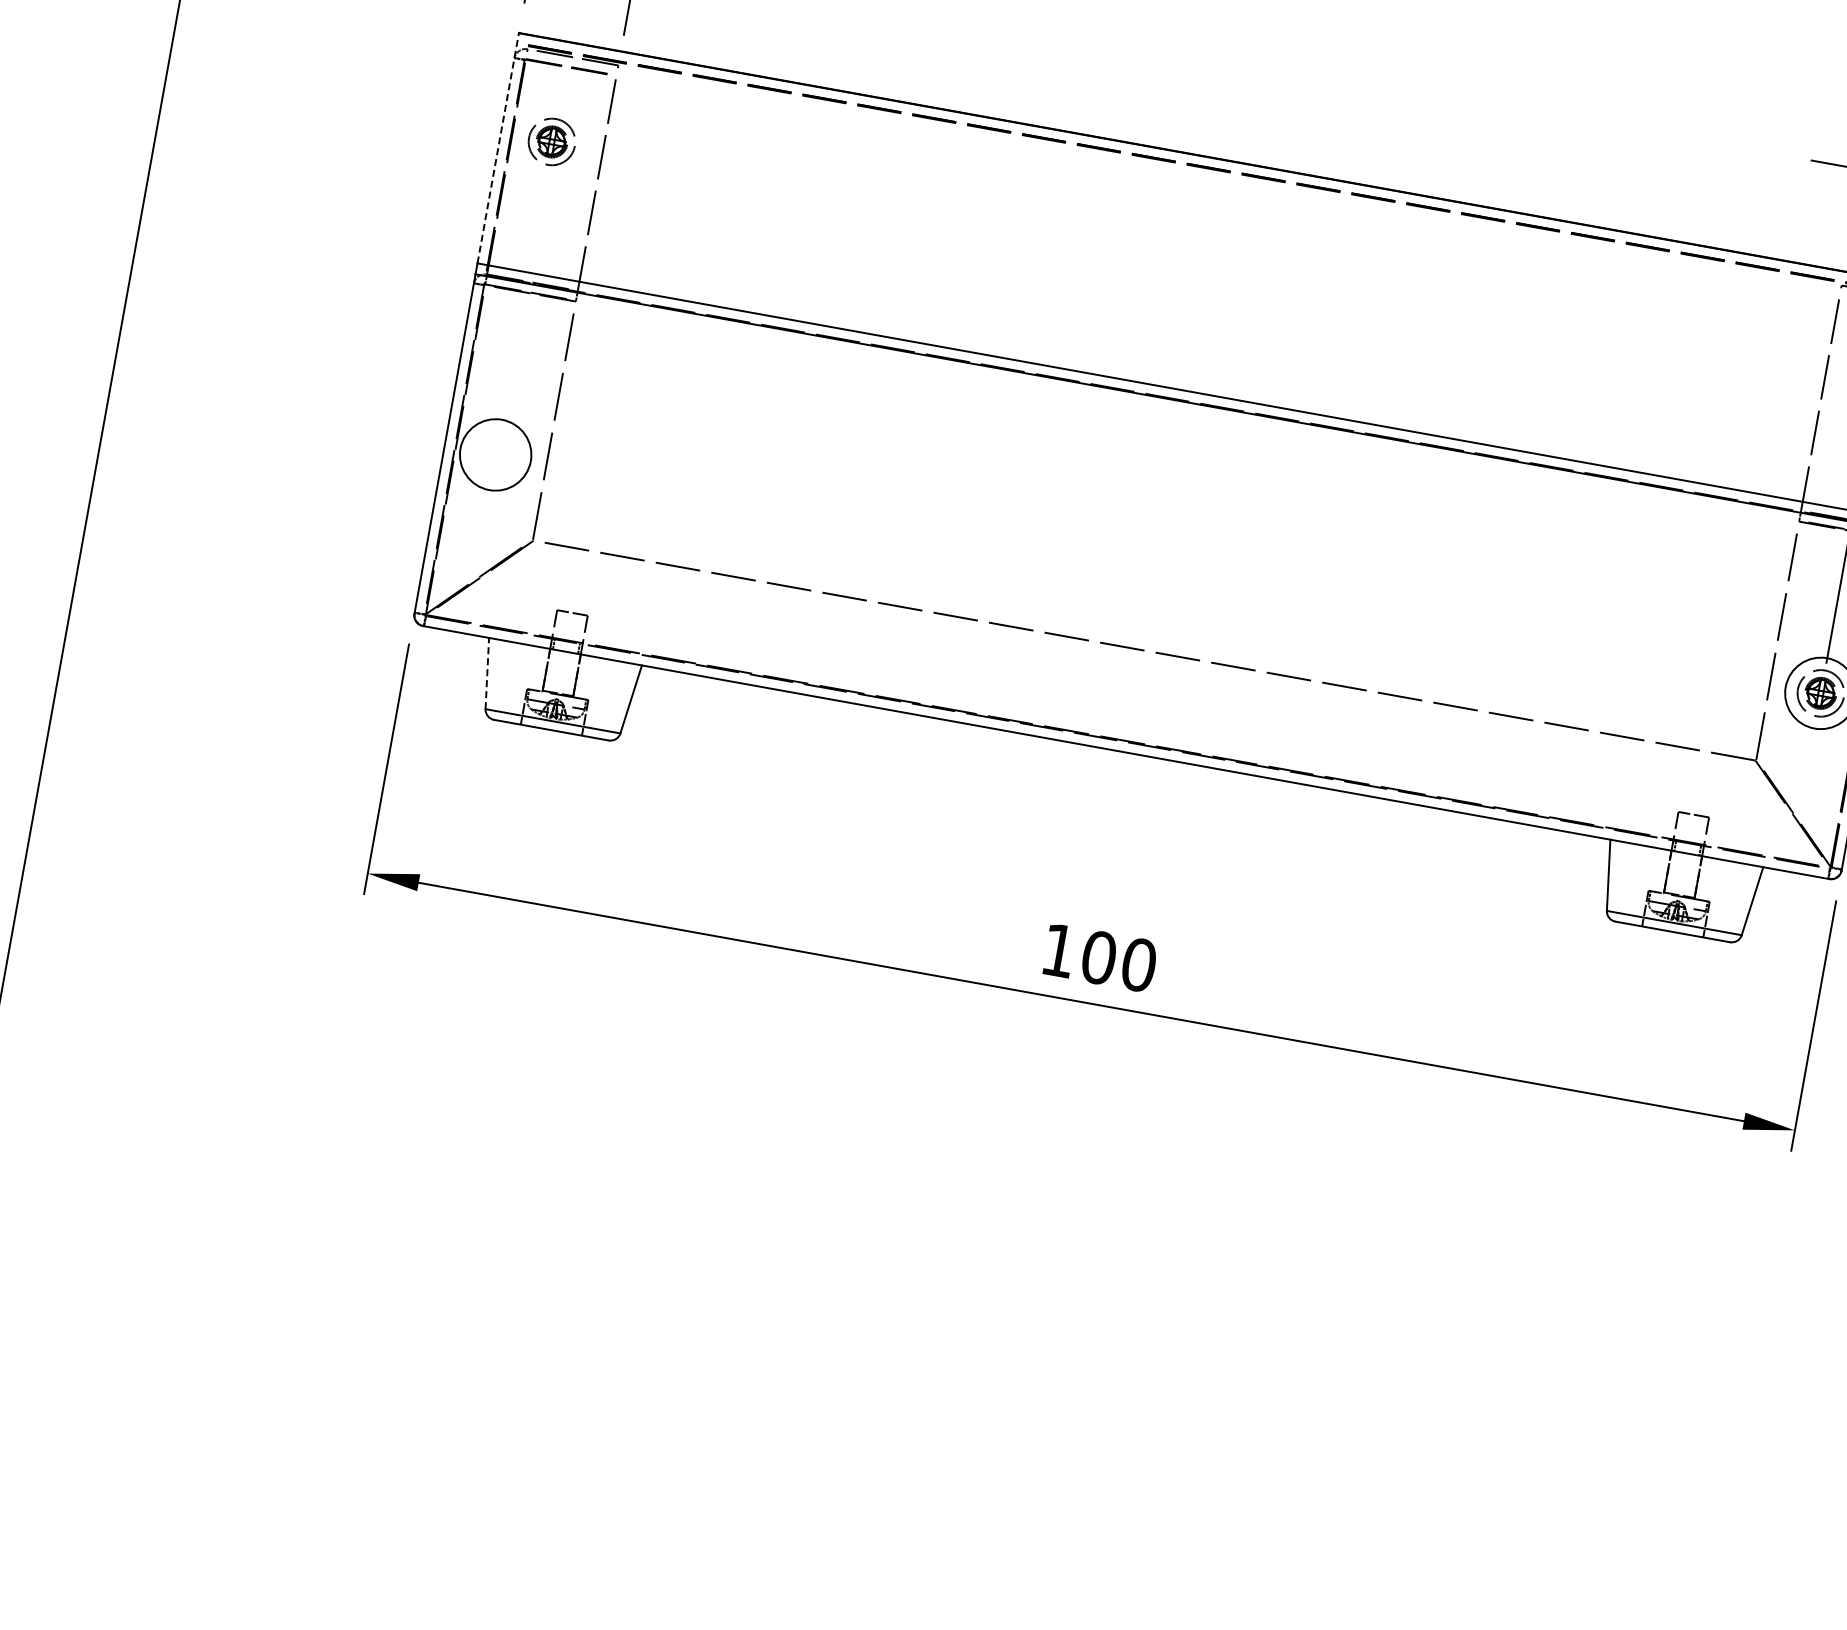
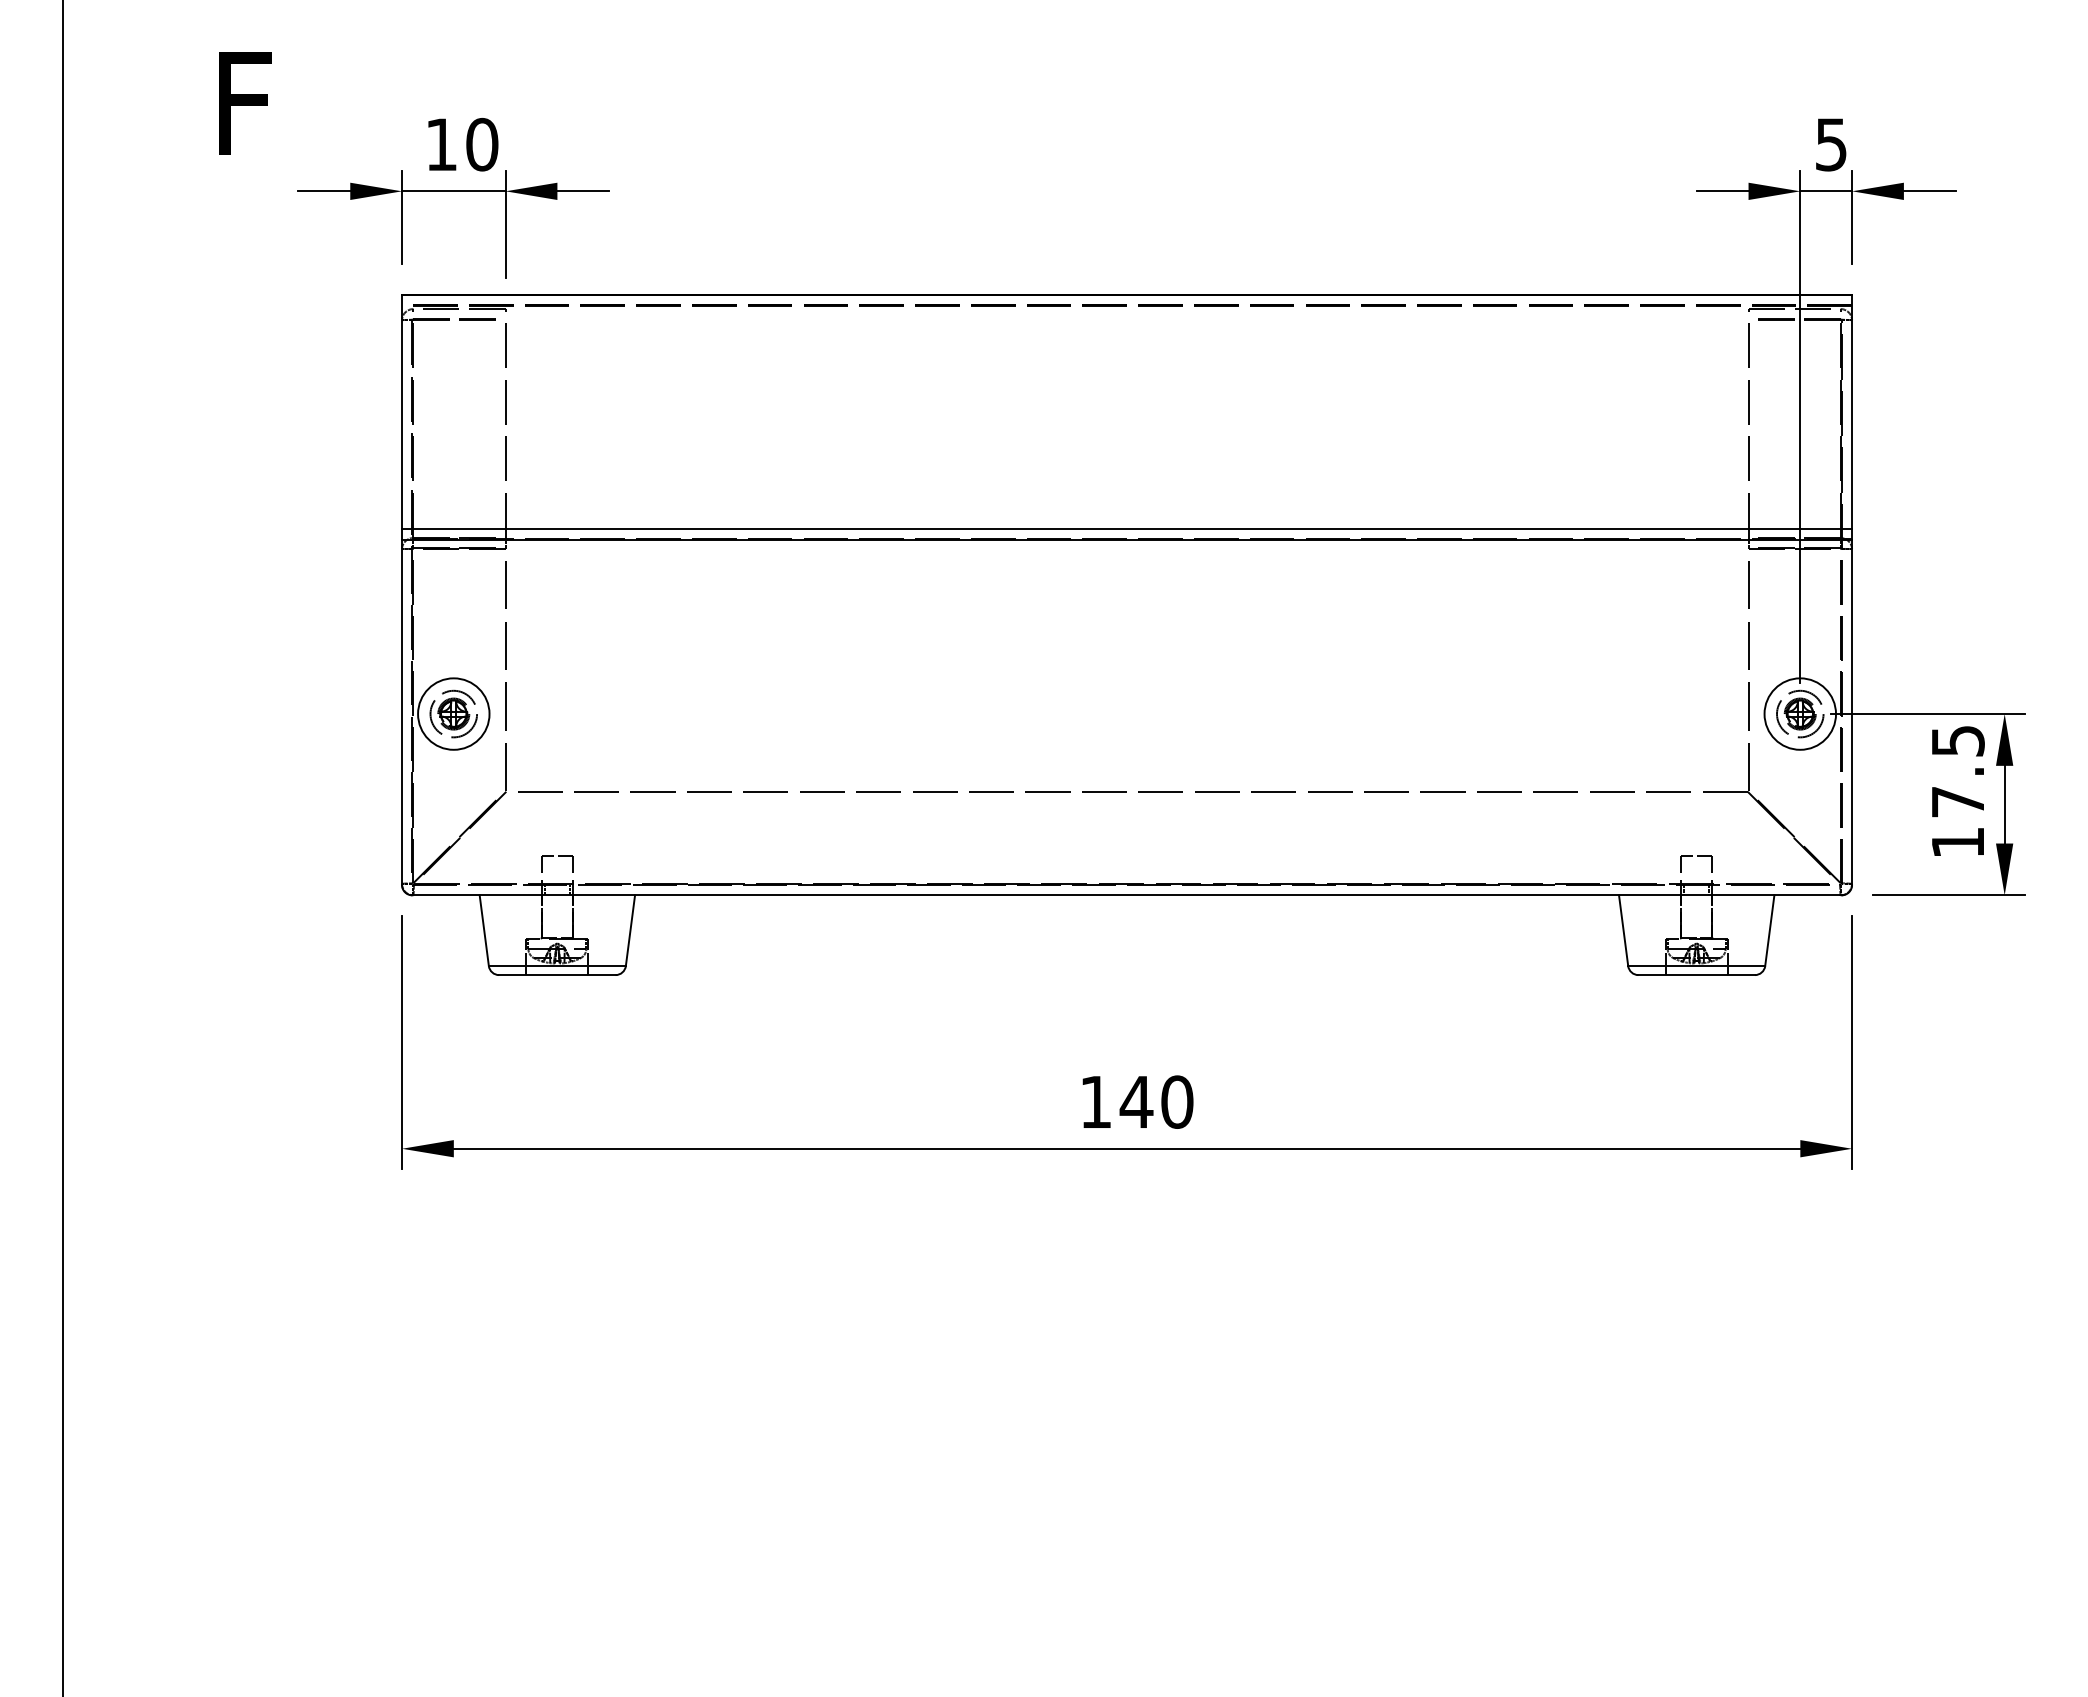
part: (551, 141) -> (453, 713), moved
line: (498, 148) -> (402, 411), dashed -> solid
line: (487, 673) -> (484, 930), dashed -> solid
text: (1098, 957) -> (1136, 1101), 100 -> 140

